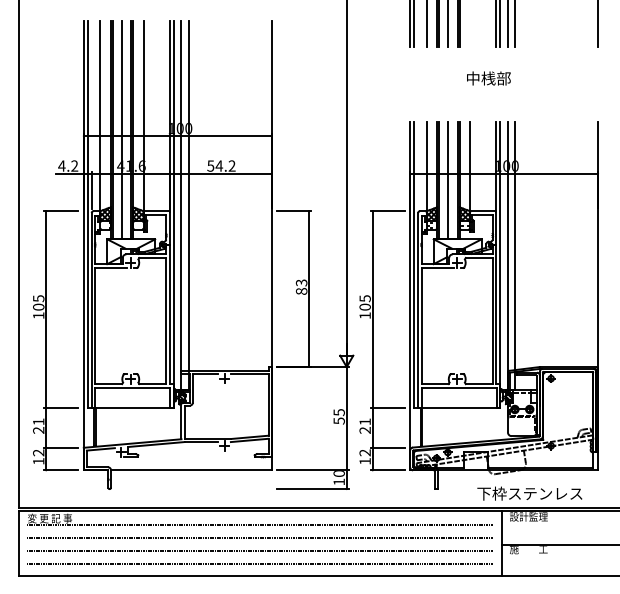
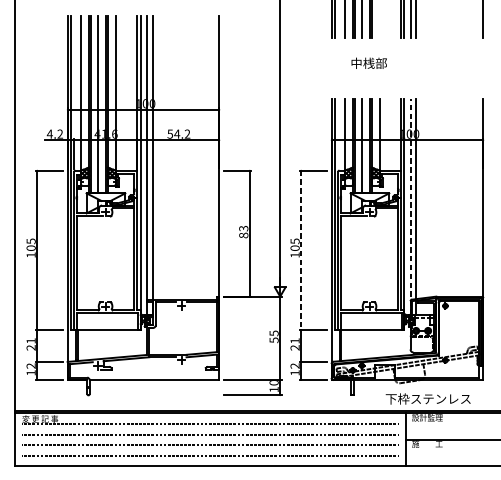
text: (488, 78) -> (368, 63), moved
line: (507, 255) -> (410, 206), solid -> dashed
line: (372, 309) -> (301, 250), solid -> dashed

